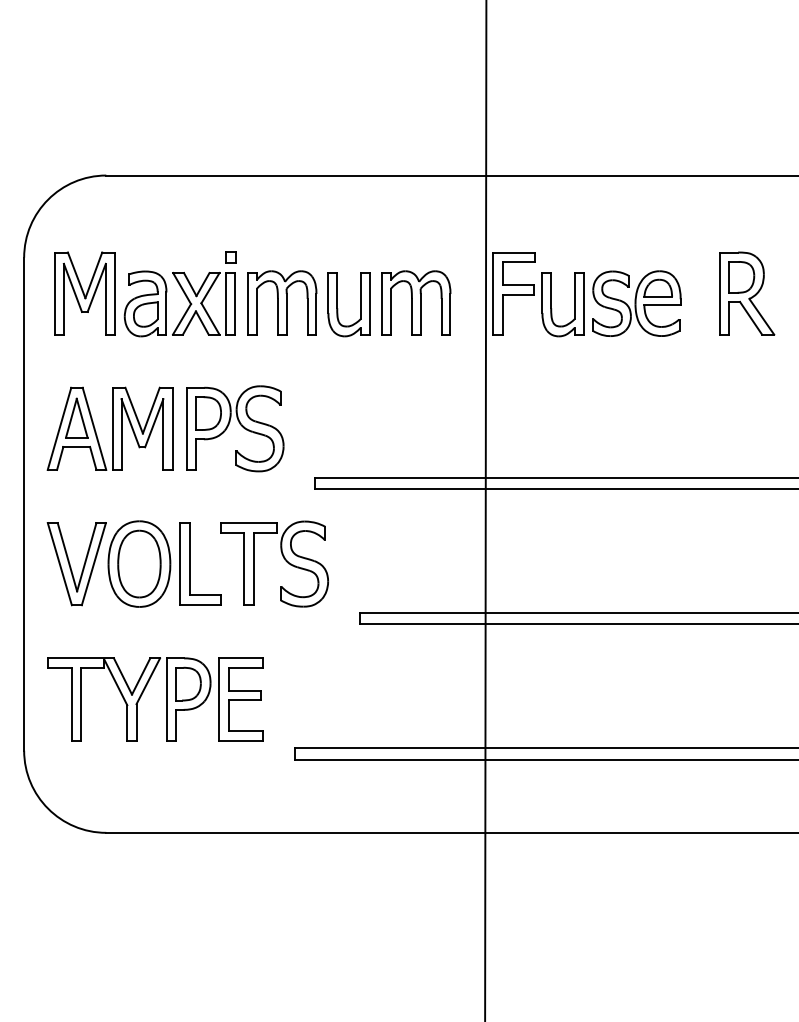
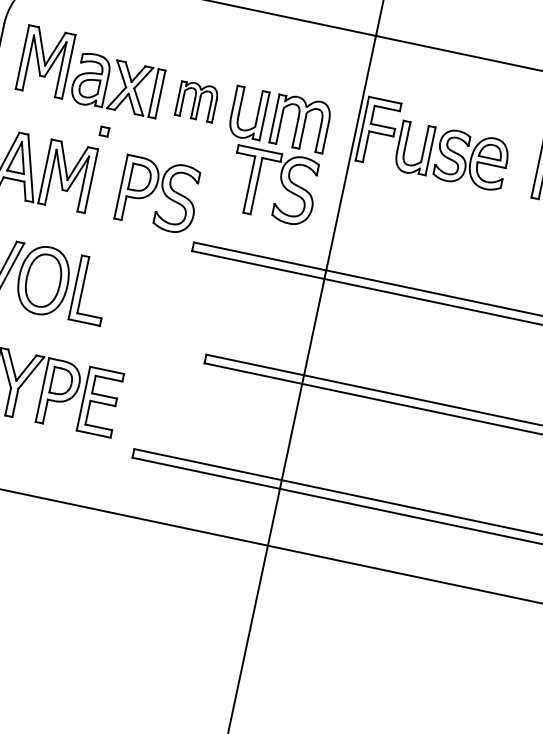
part: (230, 257) -> (104, 131), moved
part: (282, 302) -> (197, 101), size x0.7
part: (235, 428) -> (158, 194), moved
part: (283, 558) -> (281, 182), moved

